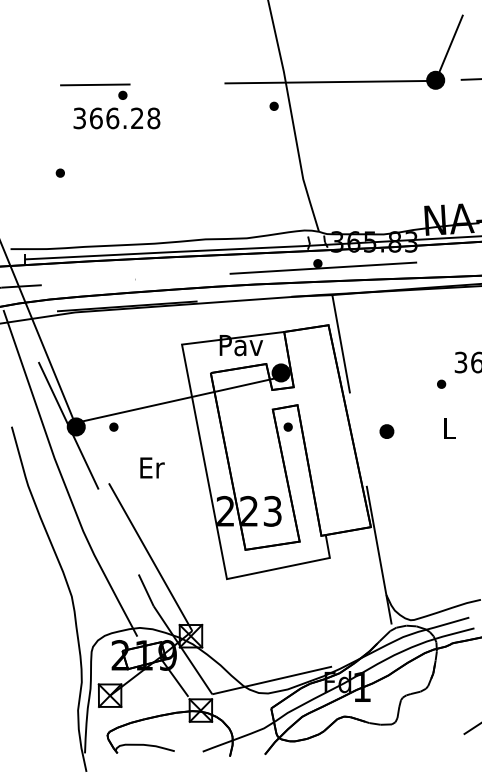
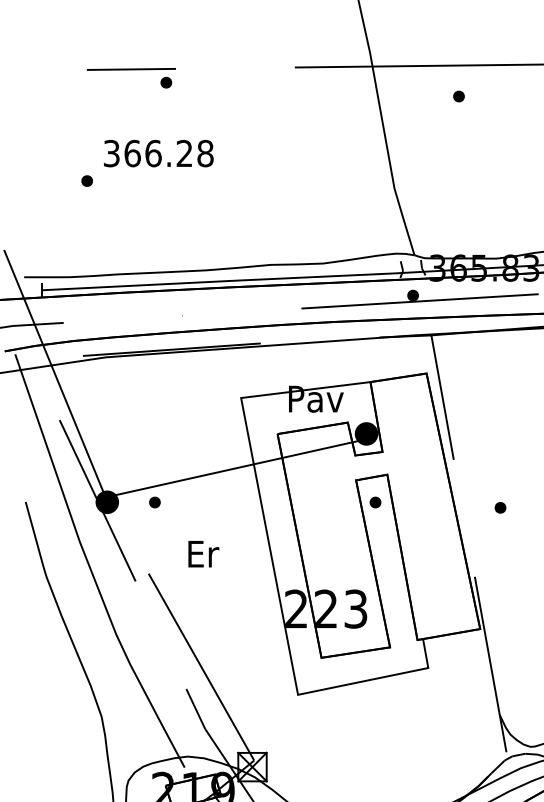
part: (273, 105) -> (458, 95), moved
text: (116, 118) -> (158, 153), moved
part: (386, 430) -> (499, 506), size x0.62

